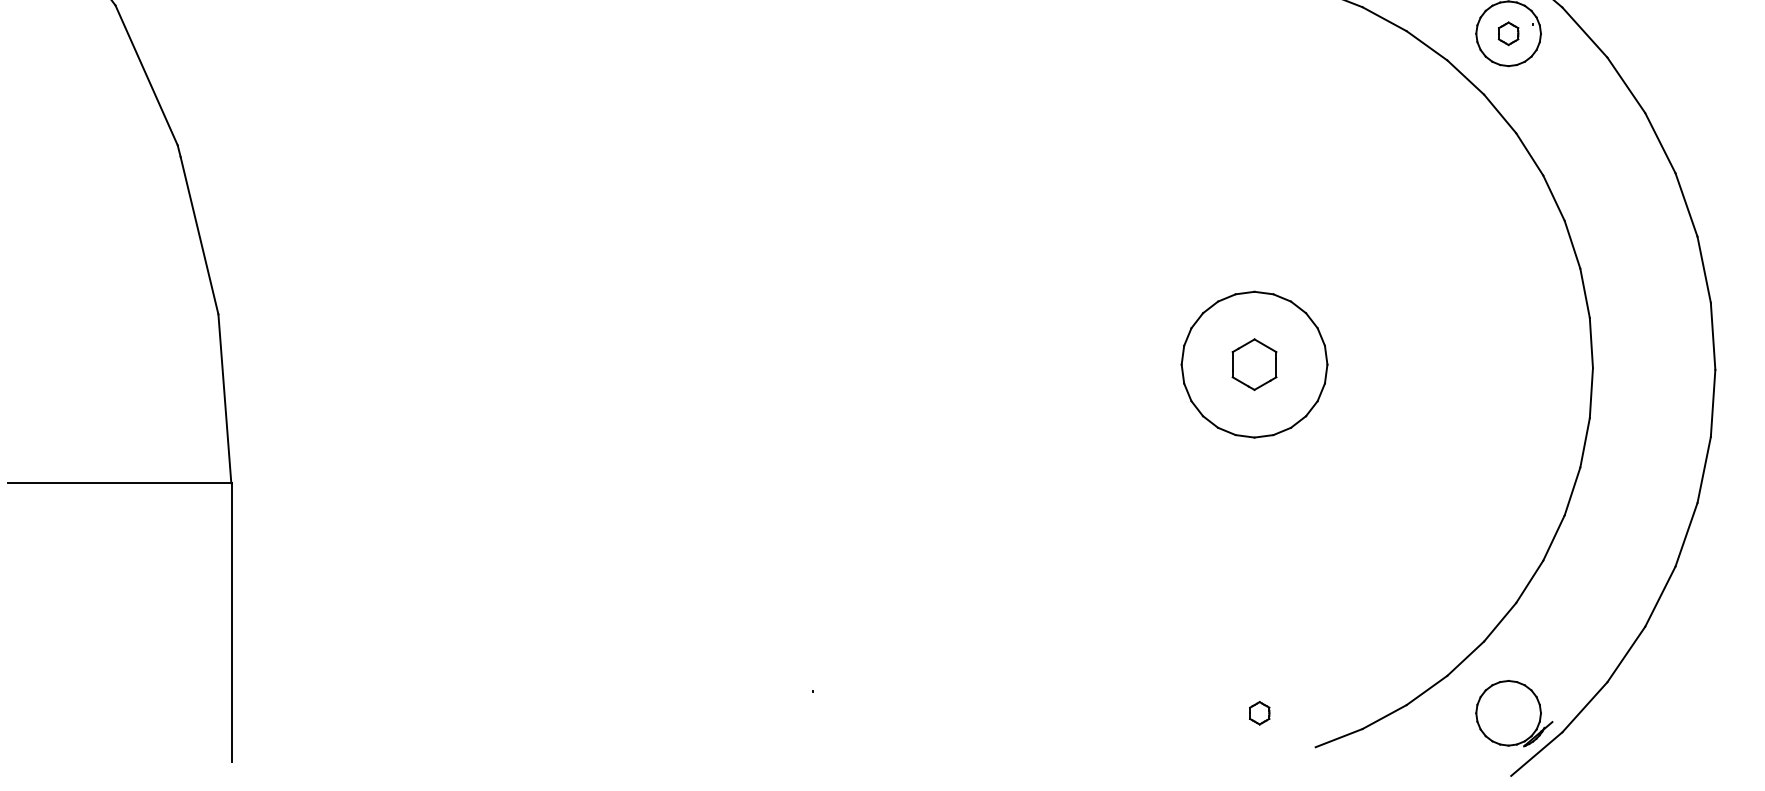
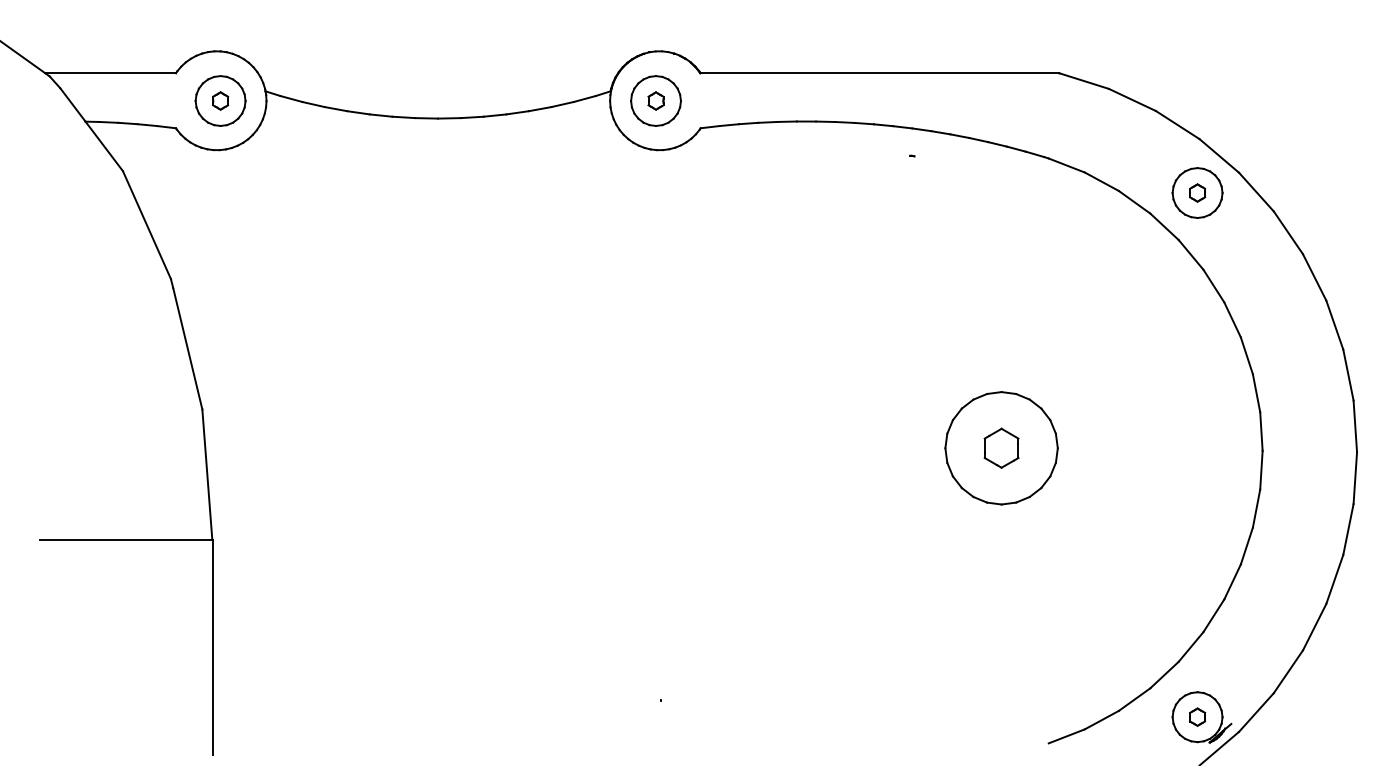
part: (1259, 712) -> (1197, 716), moved

